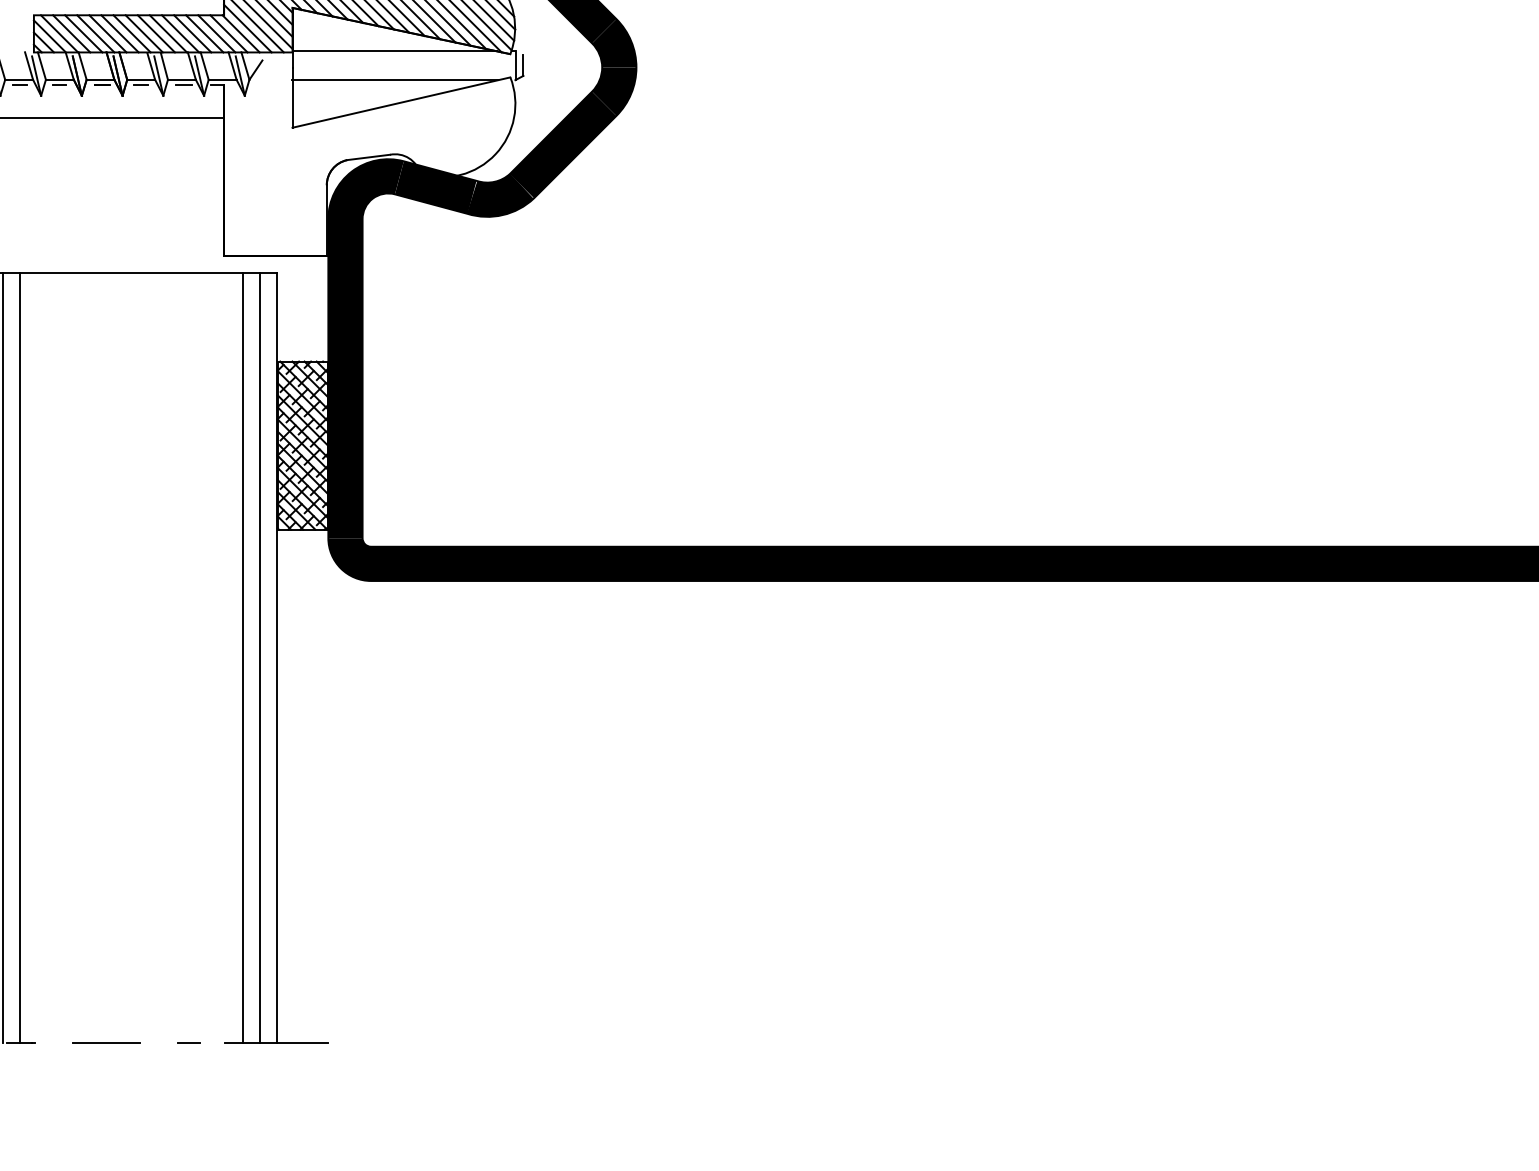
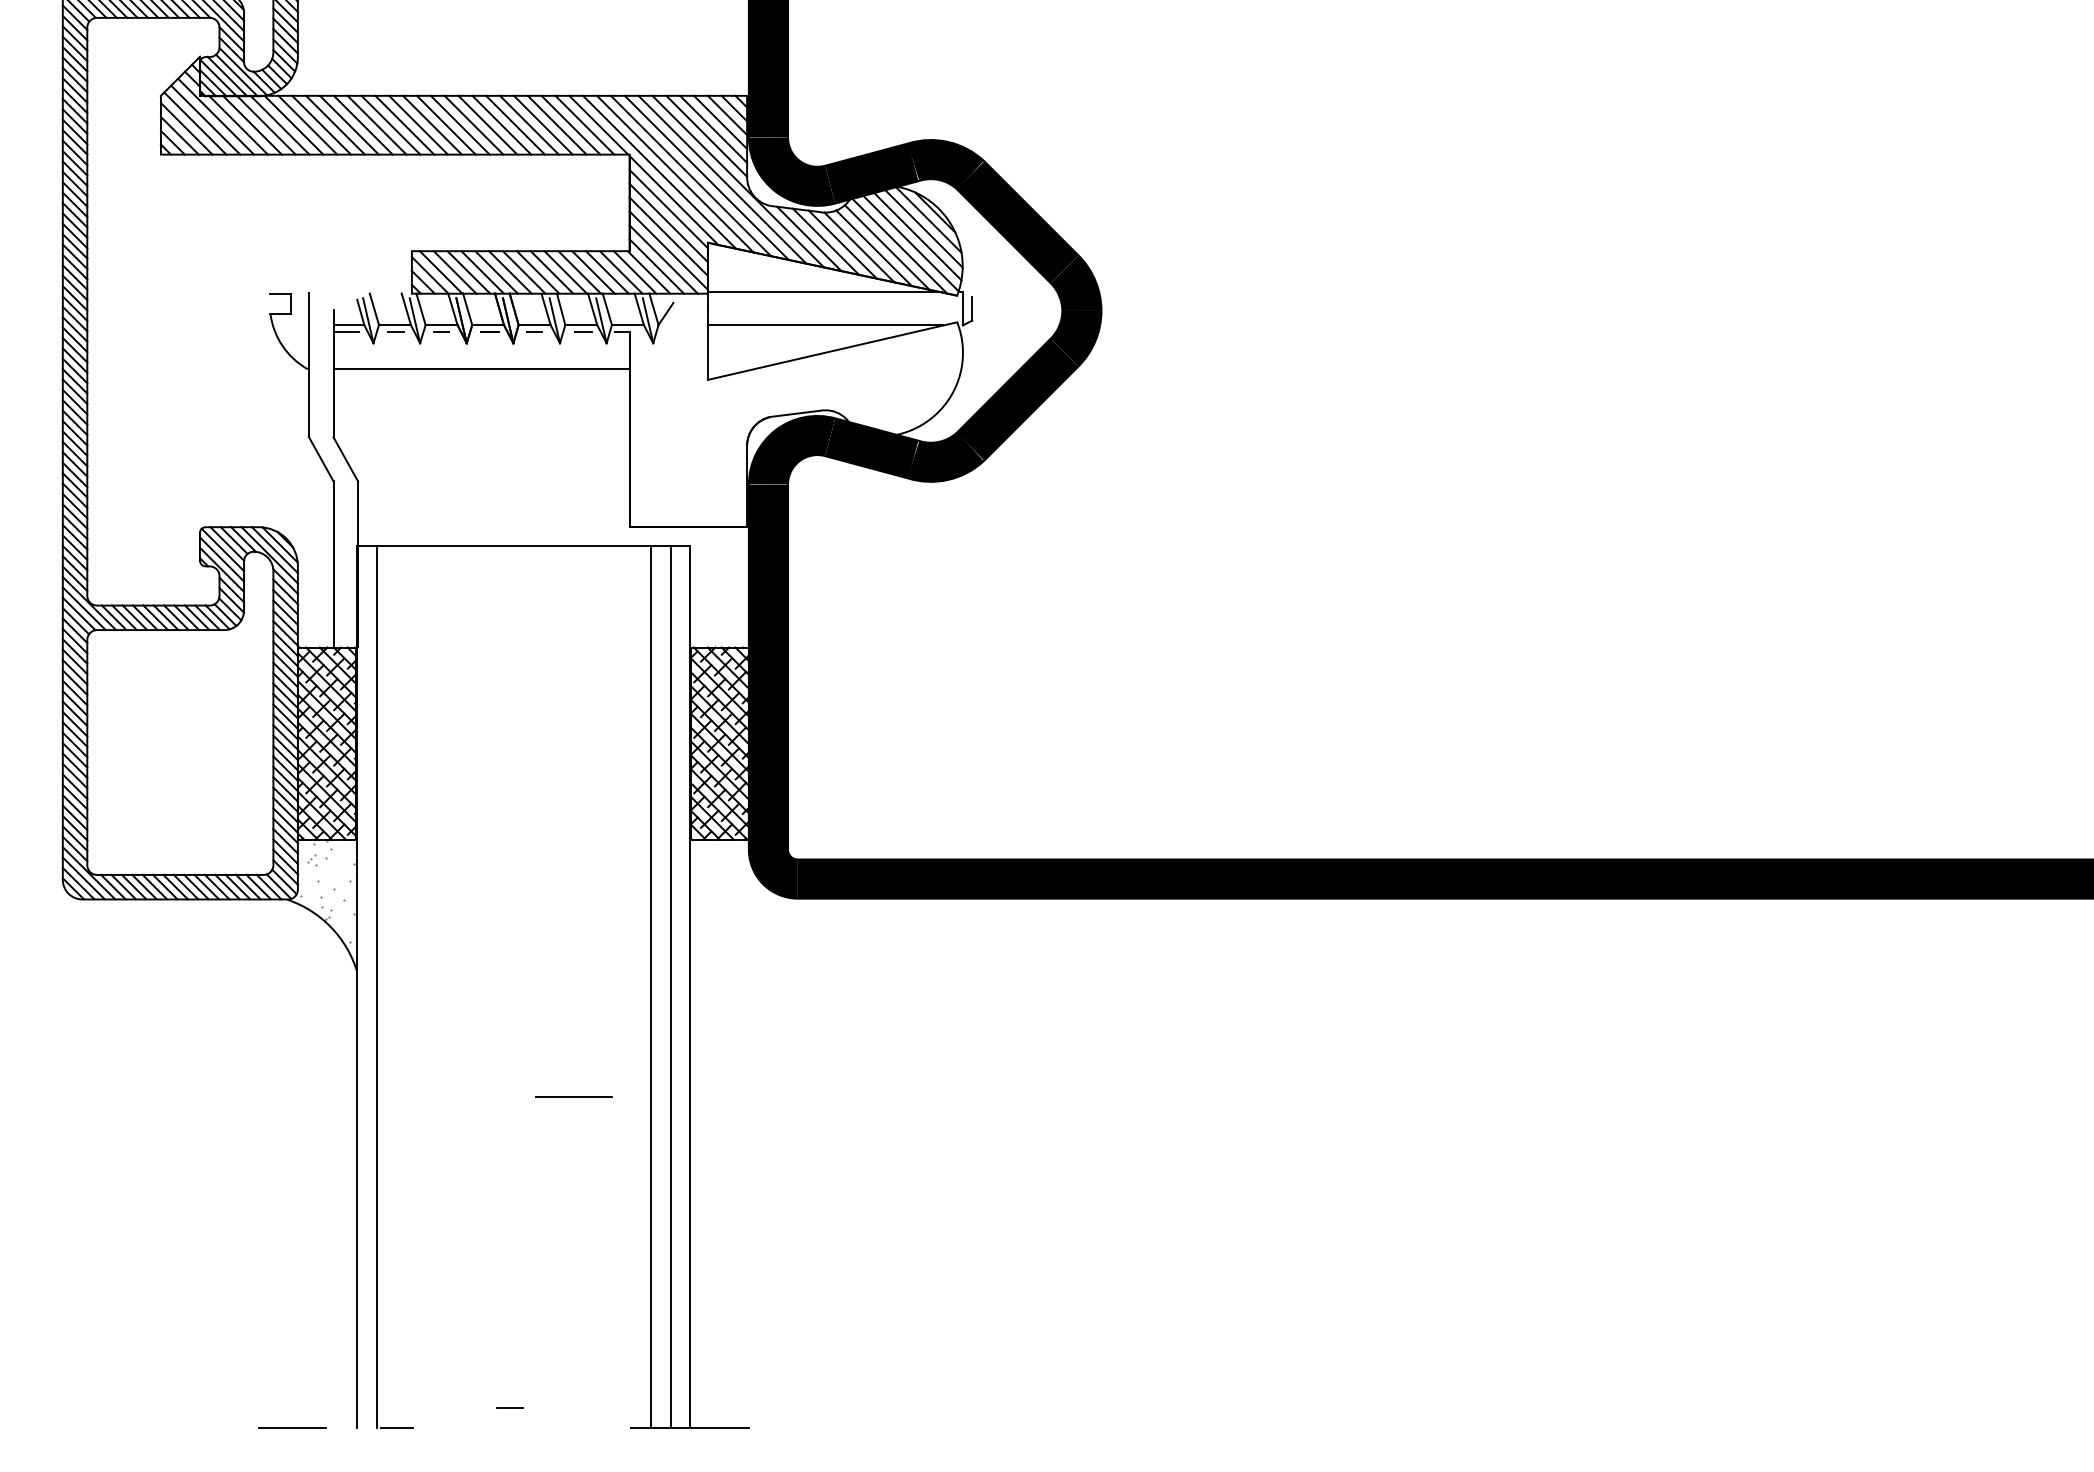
line: (20, 657) -> (396, 986), removed
line: (106, 1043) -> (573, 1096), moved
line: (188, 1043) -> (509, 1407), moved

